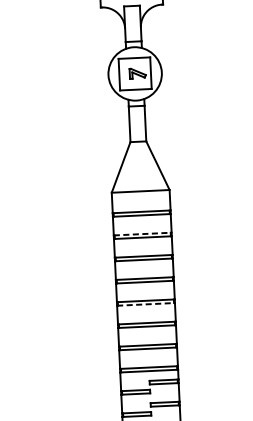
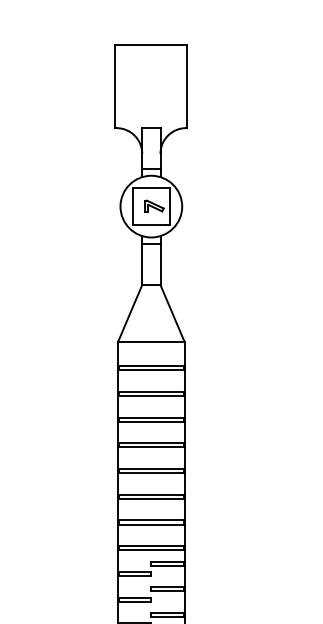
line: (142, 233) -> (151, 391), dashed -> solid
line: (146, 304) -> (151, 473), dashed -> solid

